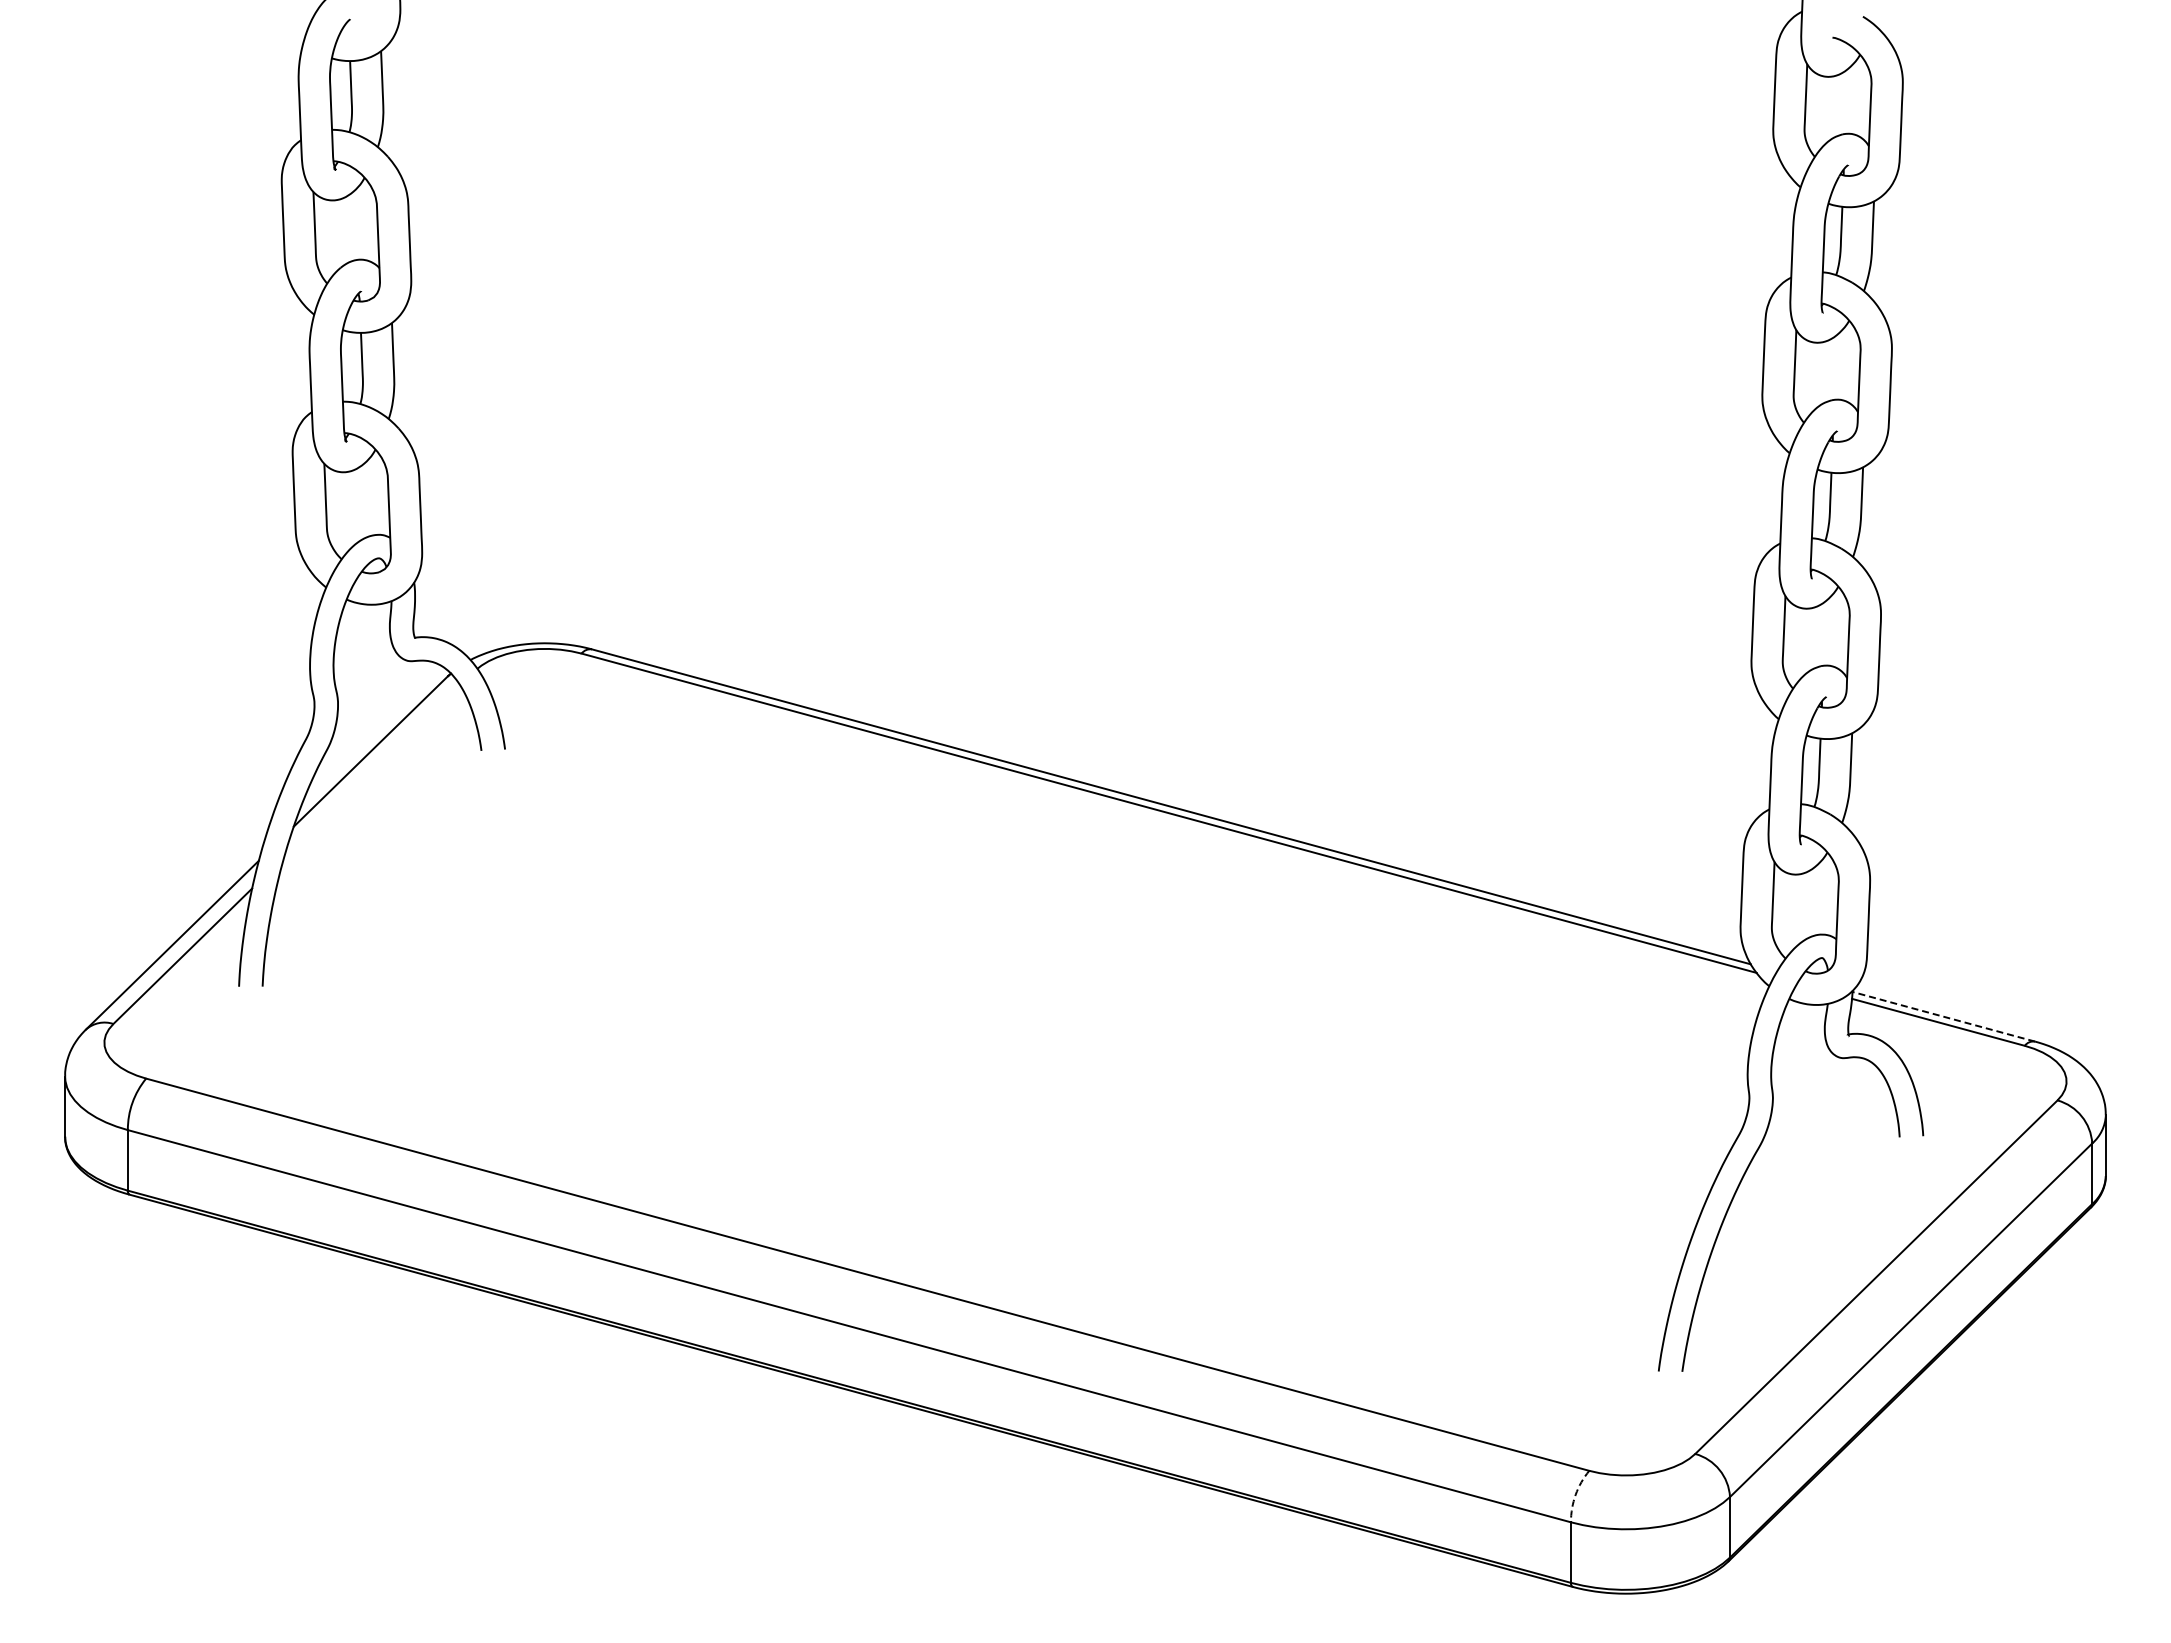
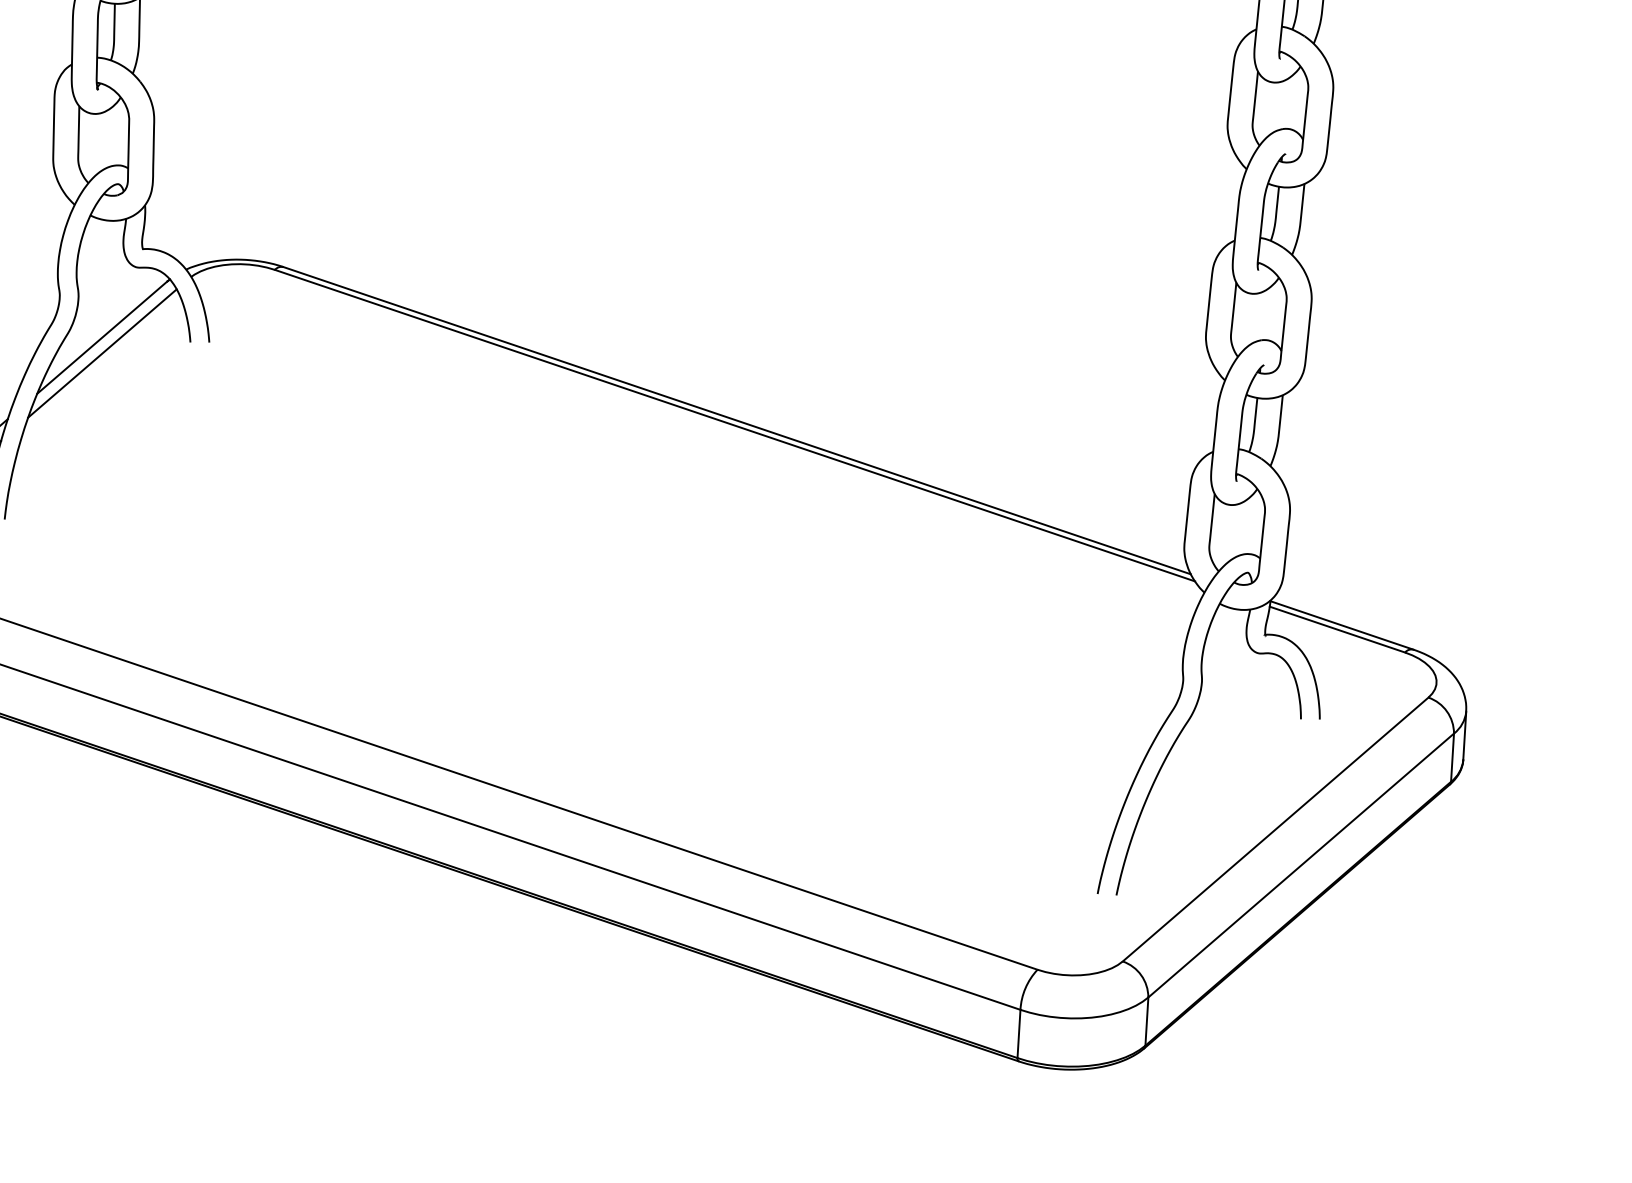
line: (372, 771) -> (102, 353), added
line: (1943, 1016) -> (1341, 625), dashed -> solid
arc: (1575, 1494) -> (1025, 987), dashed -> solid

